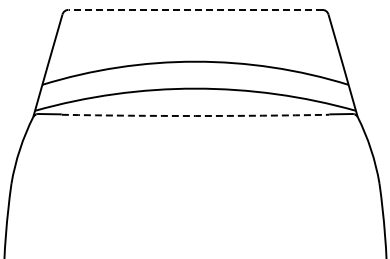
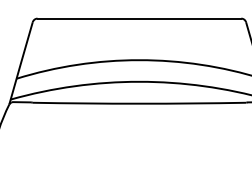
line: (195, 9) -> (139, 18), dashed -> solid
arc: (195, 116) -> (139, 104), dashed -> solid

